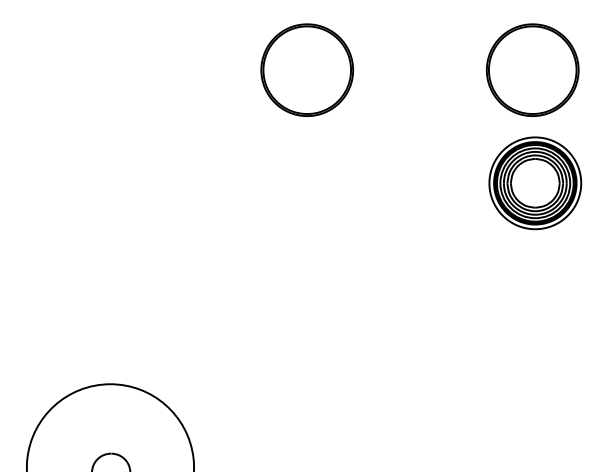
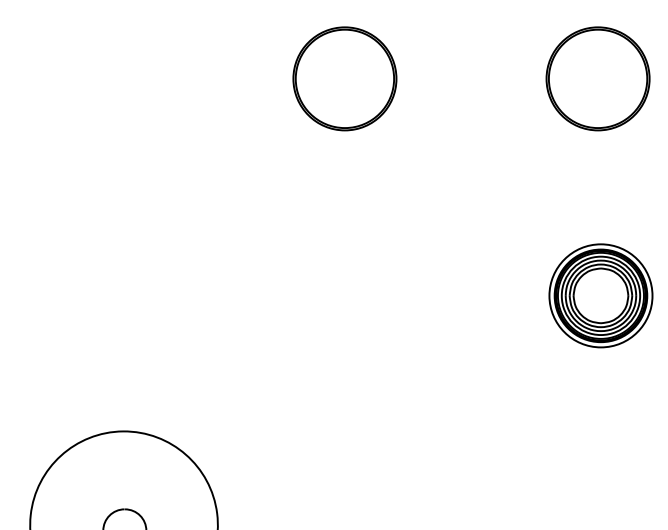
part: (534, 182) -> (600, 295), moved

